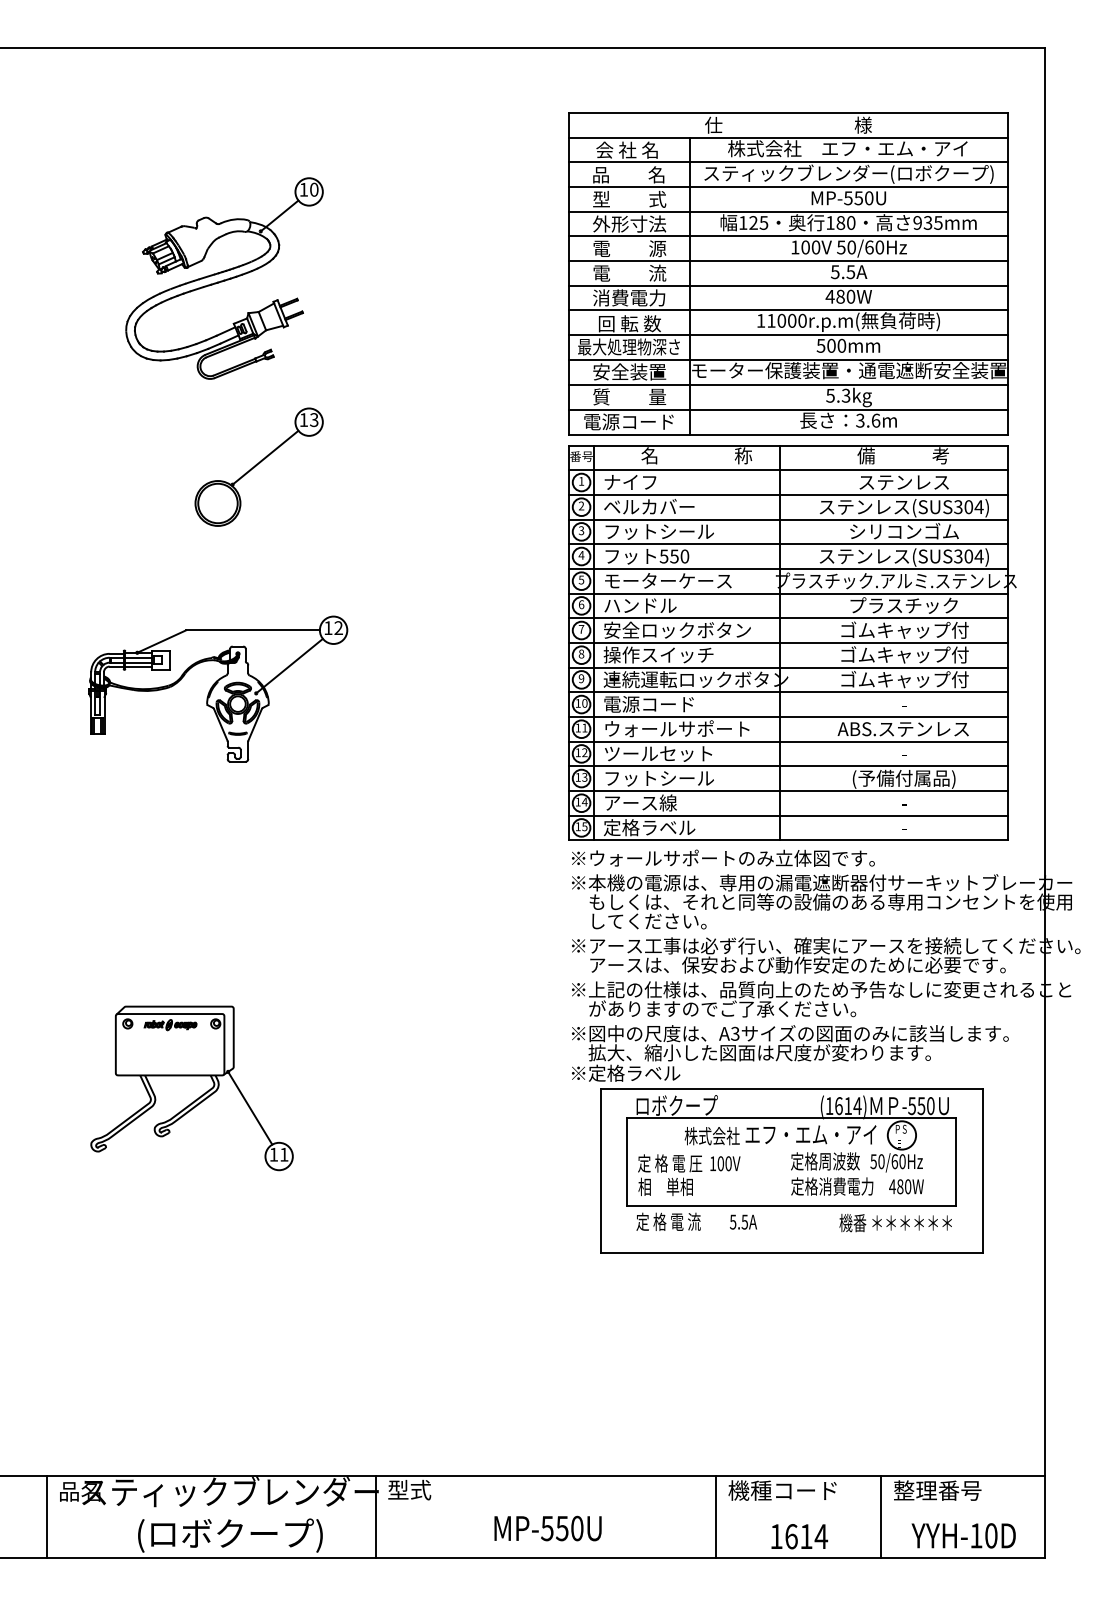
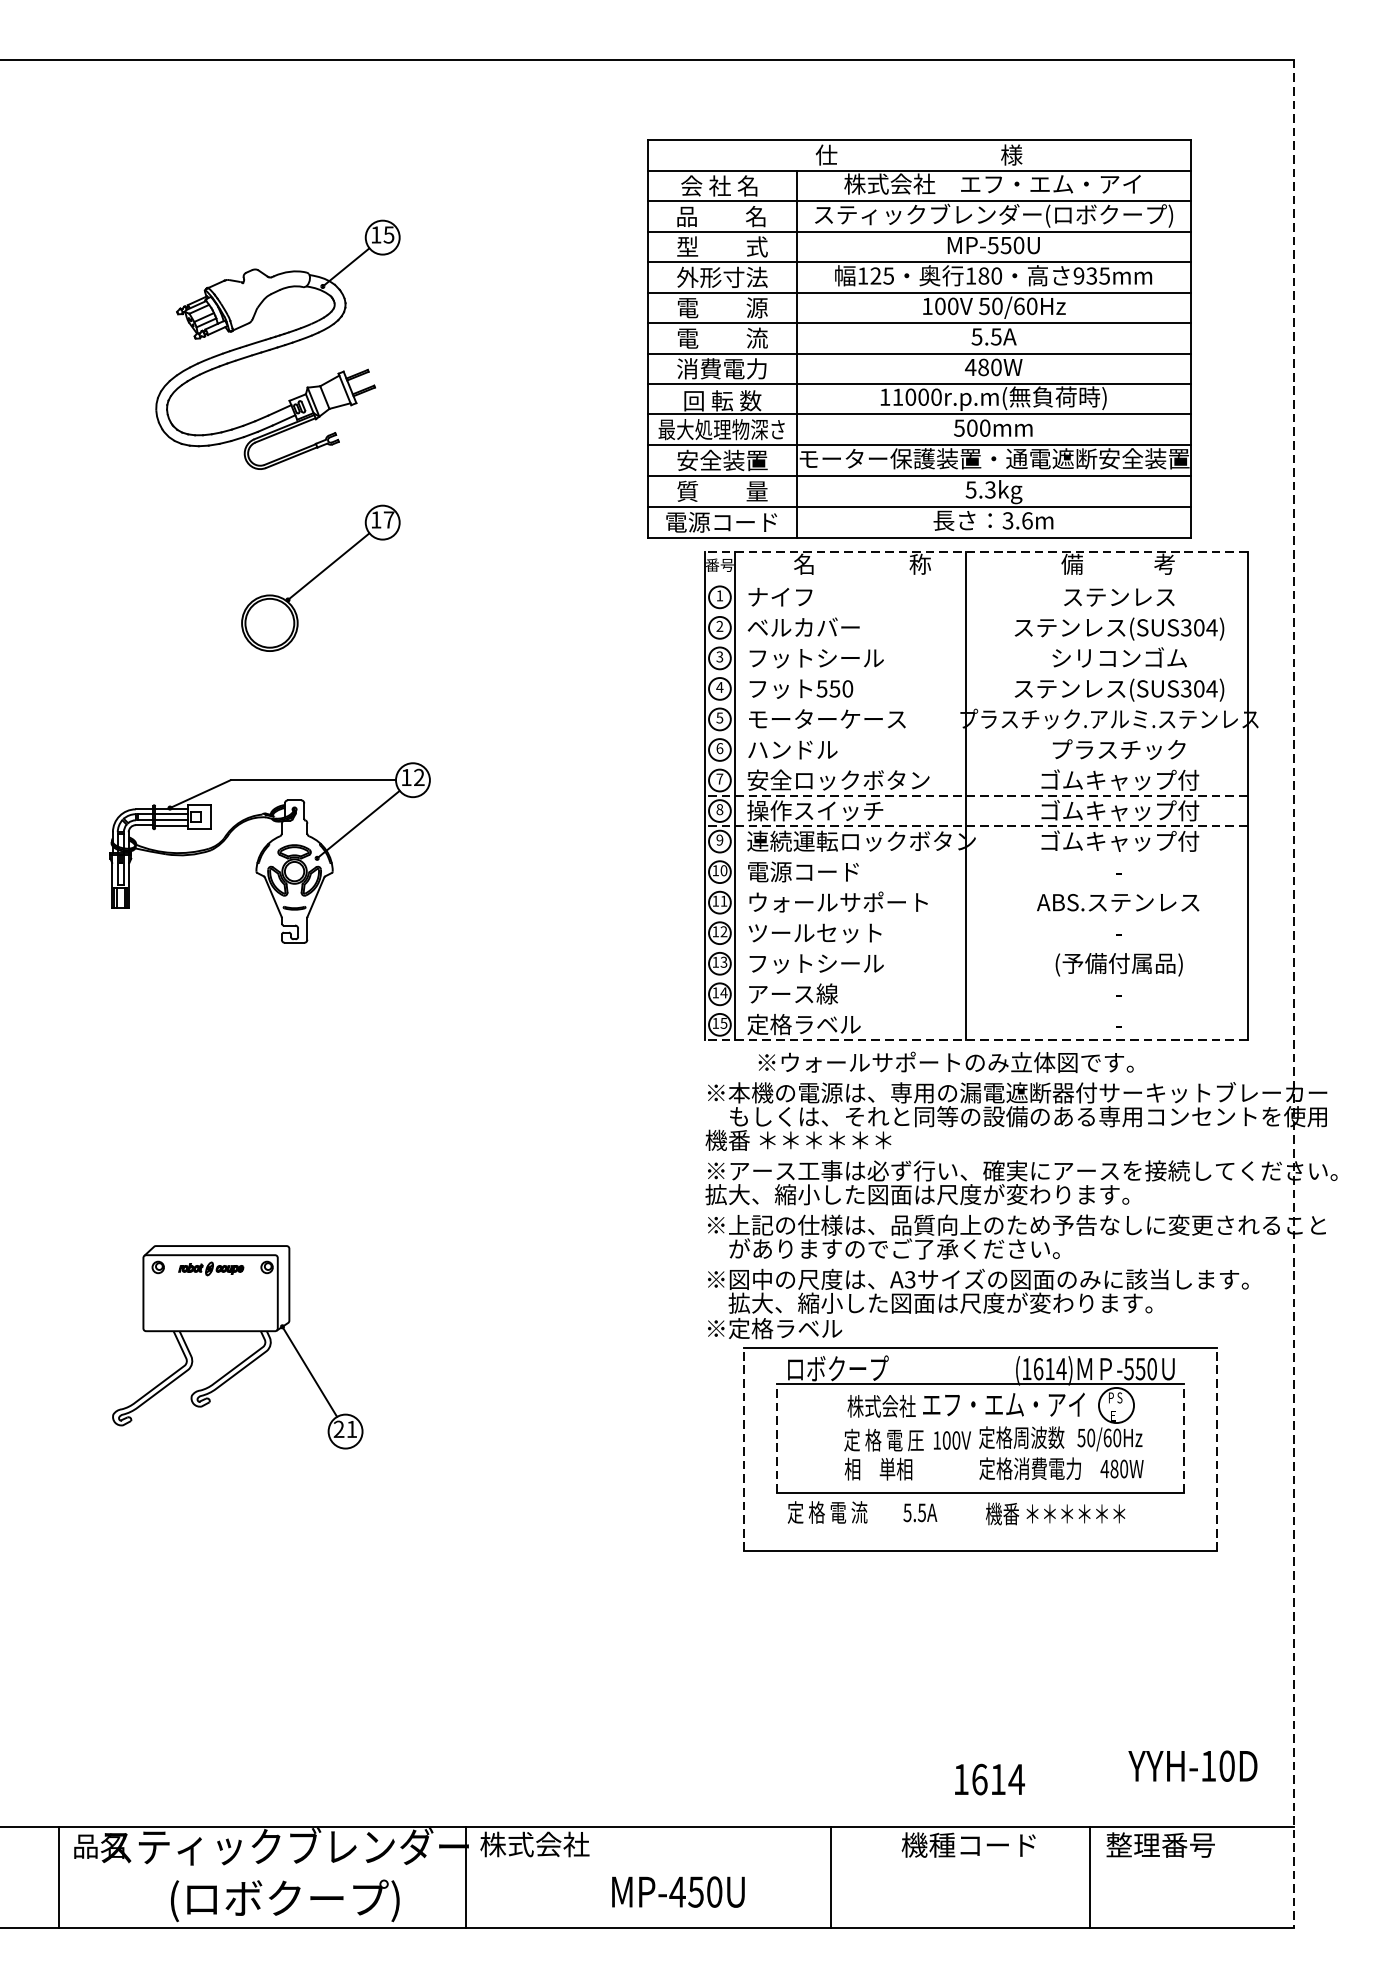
text: (314, 189) -> (389, 234), 10 -> 15
part: (788, 273) -> (919, 338), moved
text: (314, 420) -> (389, 520), 13 -> 17
line: (788, 445) -> (976, 551), solid -> dashed
line: (788, 470) -> (976, 582), removed
line: (788, 494) -> (976, 612), removed
line: (788, 519) -> (976, 643), removed
line: (788, 544) -> (976, 674), removed
line: (788, 568) -> (976, 703), removed
line: (788, 593) -> (976, 734), removed
line: (788, 618) -> (976, 765), removed
line: (788, 642) -> (976, 795), solid -> dashed
line: (788, 667) -> (976, 826), solid -> dashed
line: (788, 692) -> (976, 857), removed
line: (788, 716) -> (976, 886), removed
line: (788, 741) -> (976, 917), removed
line: (788, 766) -> (976, 948), removed
line: (788, 790) -> (976, 978), removed
line: (1045, 803) -> (1294, 994), solid -> dashed
line: (788, 815) -> (976, 1009), removed
line: (788, 840) -> (976, 1040), solid -> dashed
text: (723, 857) -> (946, 1061), moved
text: (644, 920) -> (797, 1139), してください。 -> 機番 ＊＊＊＊＊＊
text: (787, 964) -> (974, 1193), アースは、保安および動作安定のために必要です。 -> 拡大、縮小した図面は尺度が変わります。
text: (273, 1154) -> (338, 1429), 11 -> 21
line: (627, 1161) -> (776, 1437), solid -> dashed
line: (956, 1161) -> (1184, 1437), solid -> dashed
line: (601, 1170) -> (744, 1448), solid -> dashed
line: (982, 1170) -> (1216, 1448), solid -> dashed
text: (689, 1174) -> (907, 1453), moved
text: (895, 1223) -> (1055, 1514), moved
text: (432, 1489) -> (535, 1843), 型式 -> 株式会社
line: (716, 1516) -> (831, 1877), moved
text: (547, 1528) -> (677, 1892), MP-550U -> MP-450U
text: (963, 1535) -> (1192, 1765), moved
text: (799, 1536) -> (989, 1779), moved

